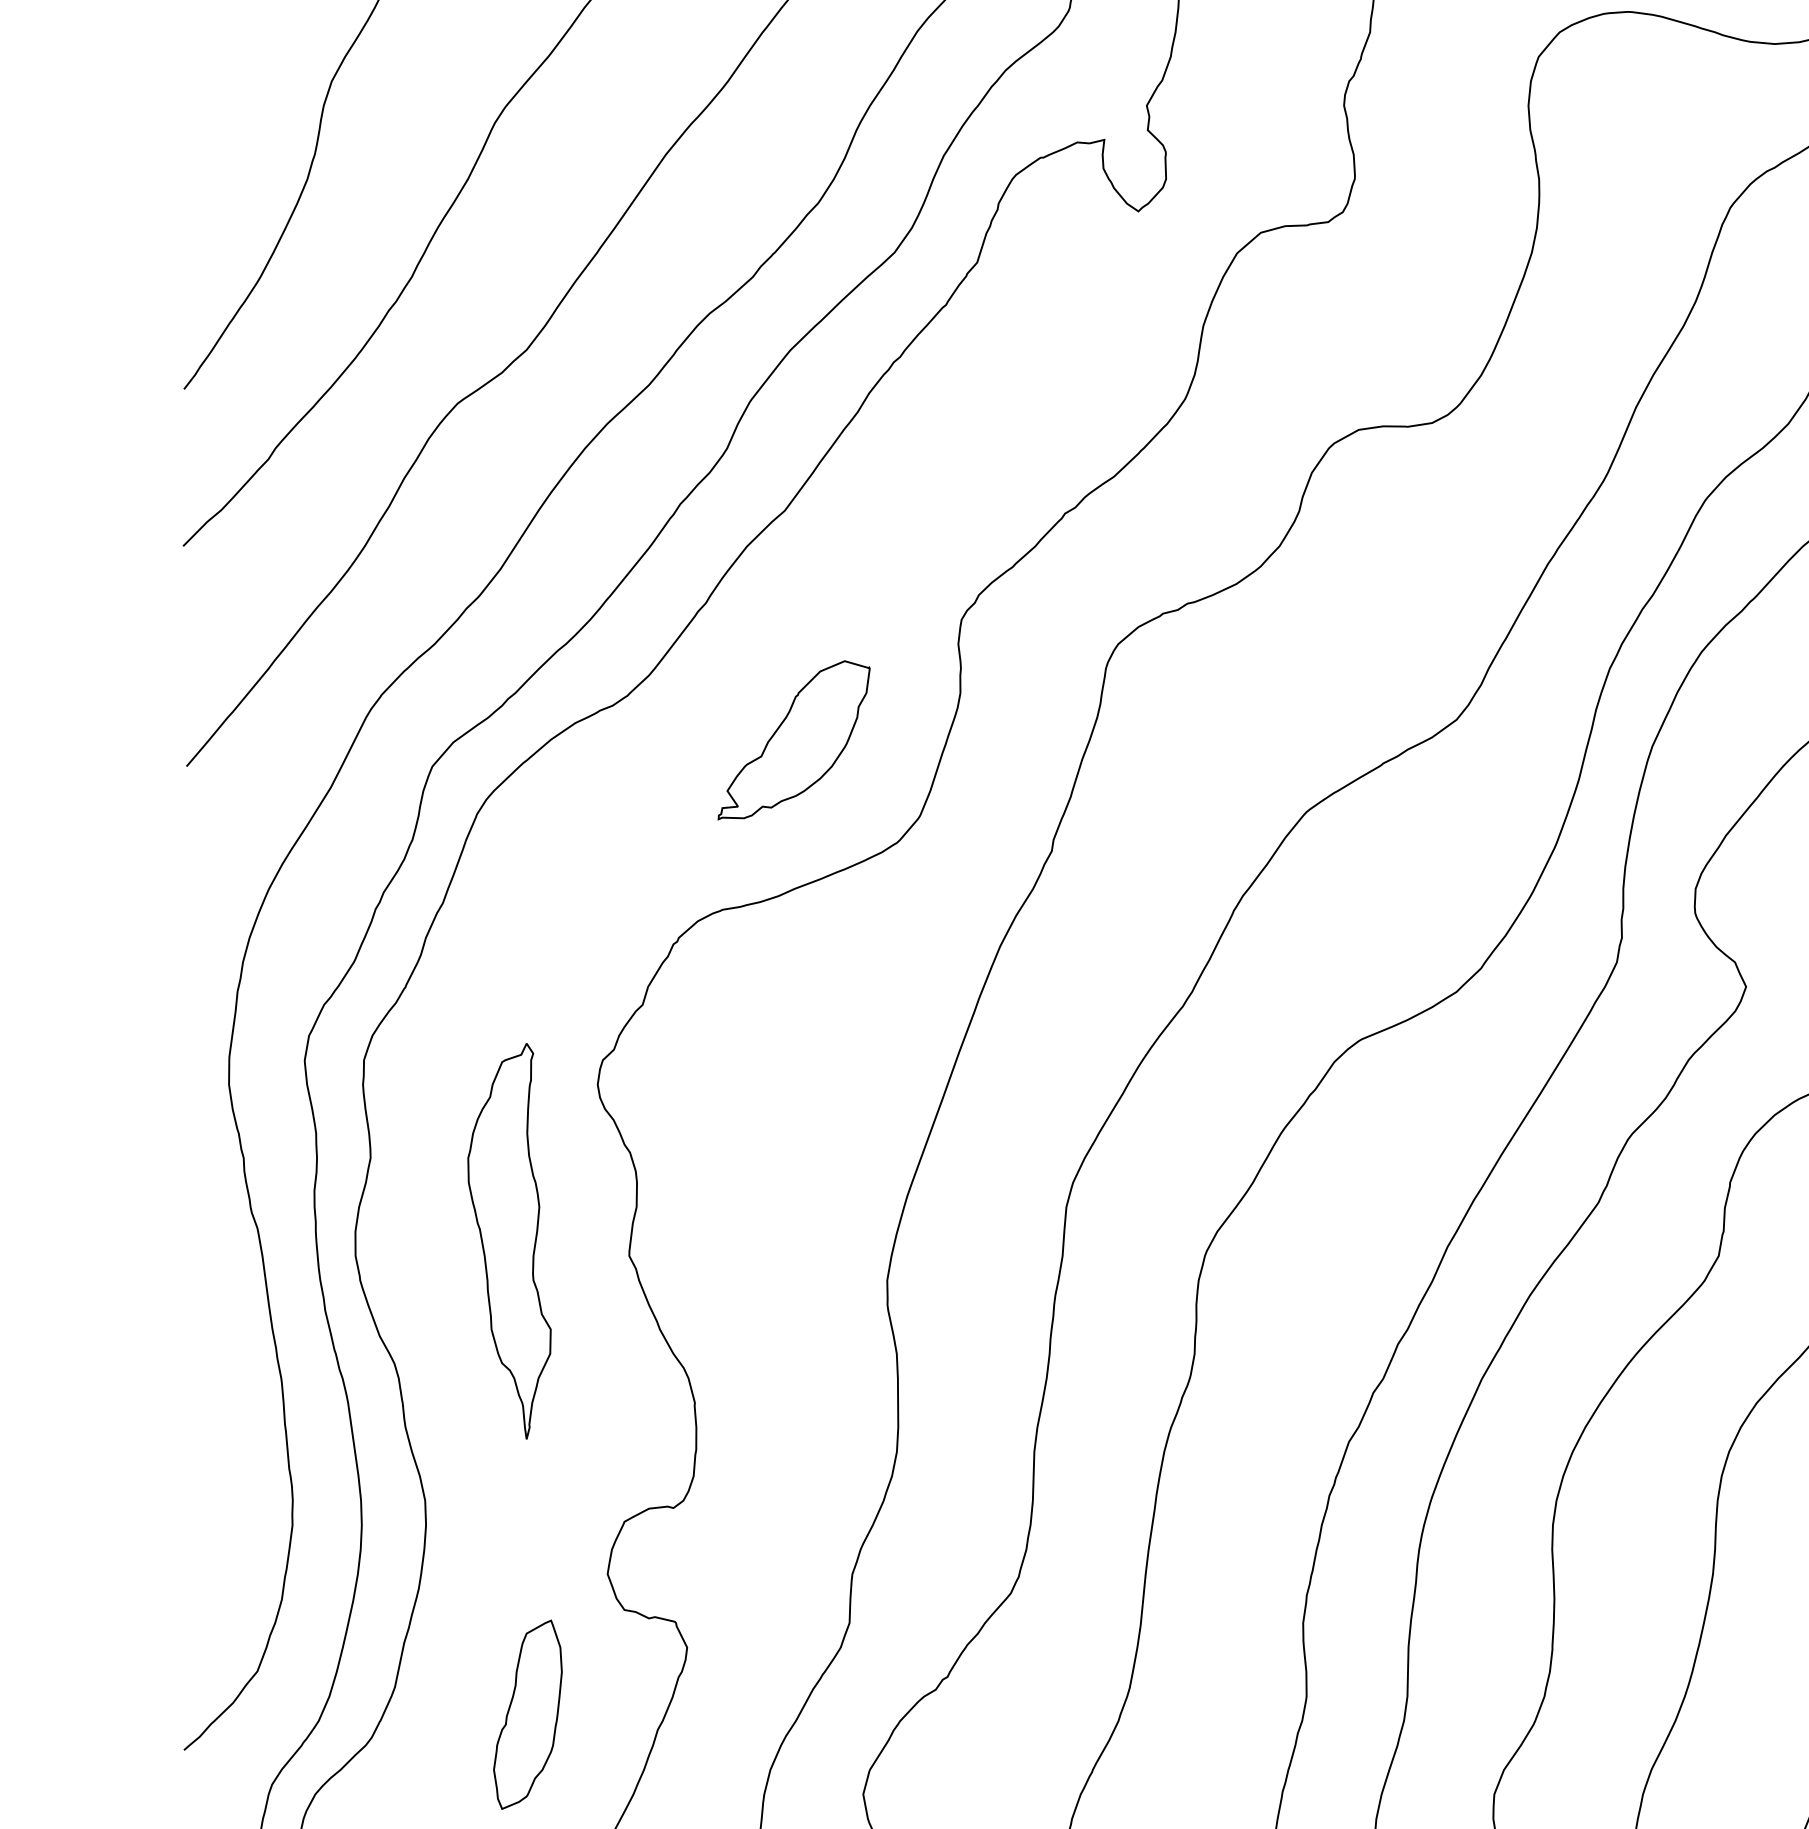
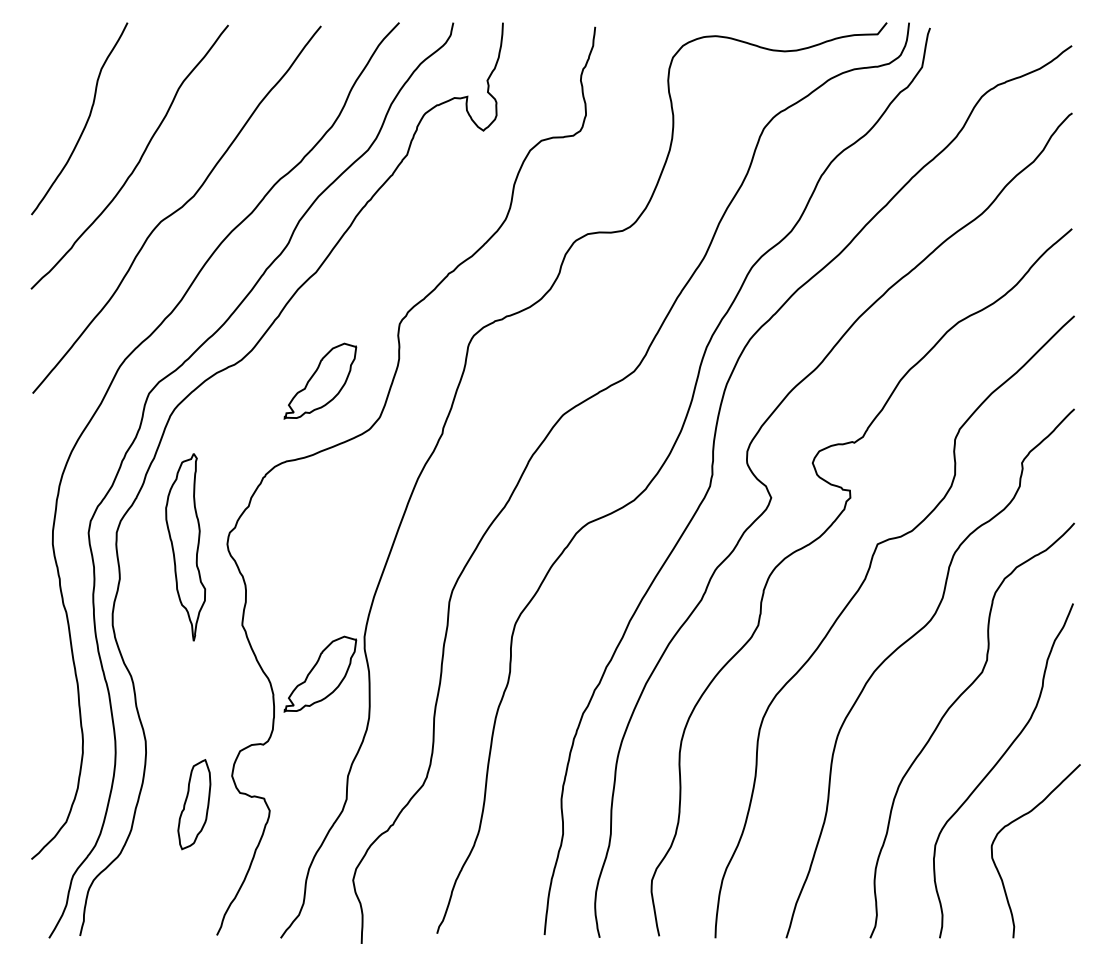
part: (509, 1241) -> (185, 547), moved
part: (794, 1357) -> (320, 673), added
part: (528, 1714) -> (194, 804), moved

